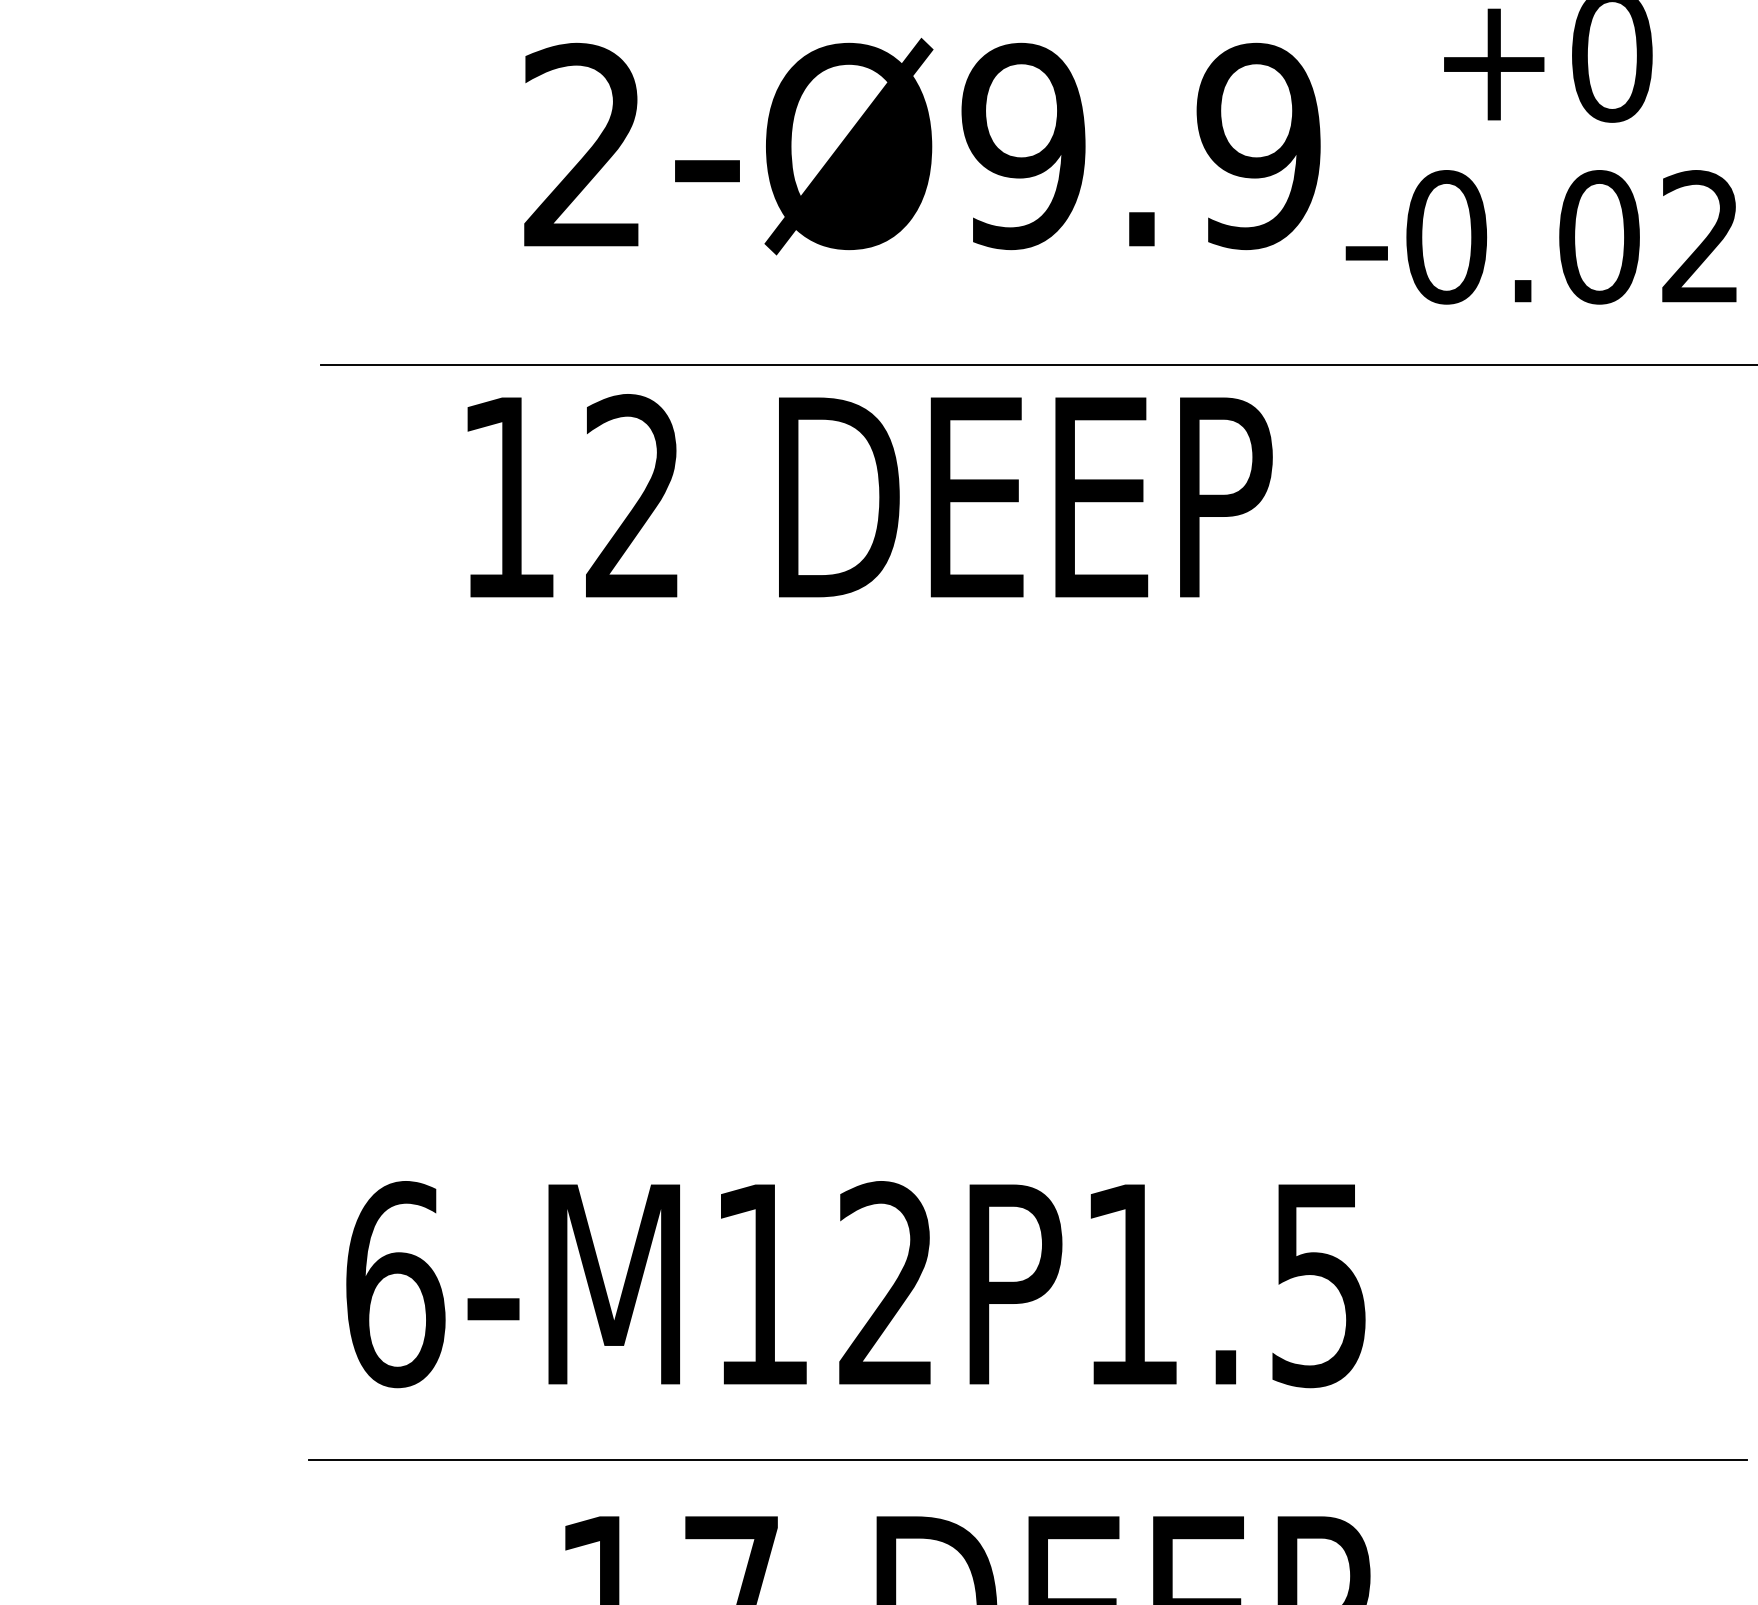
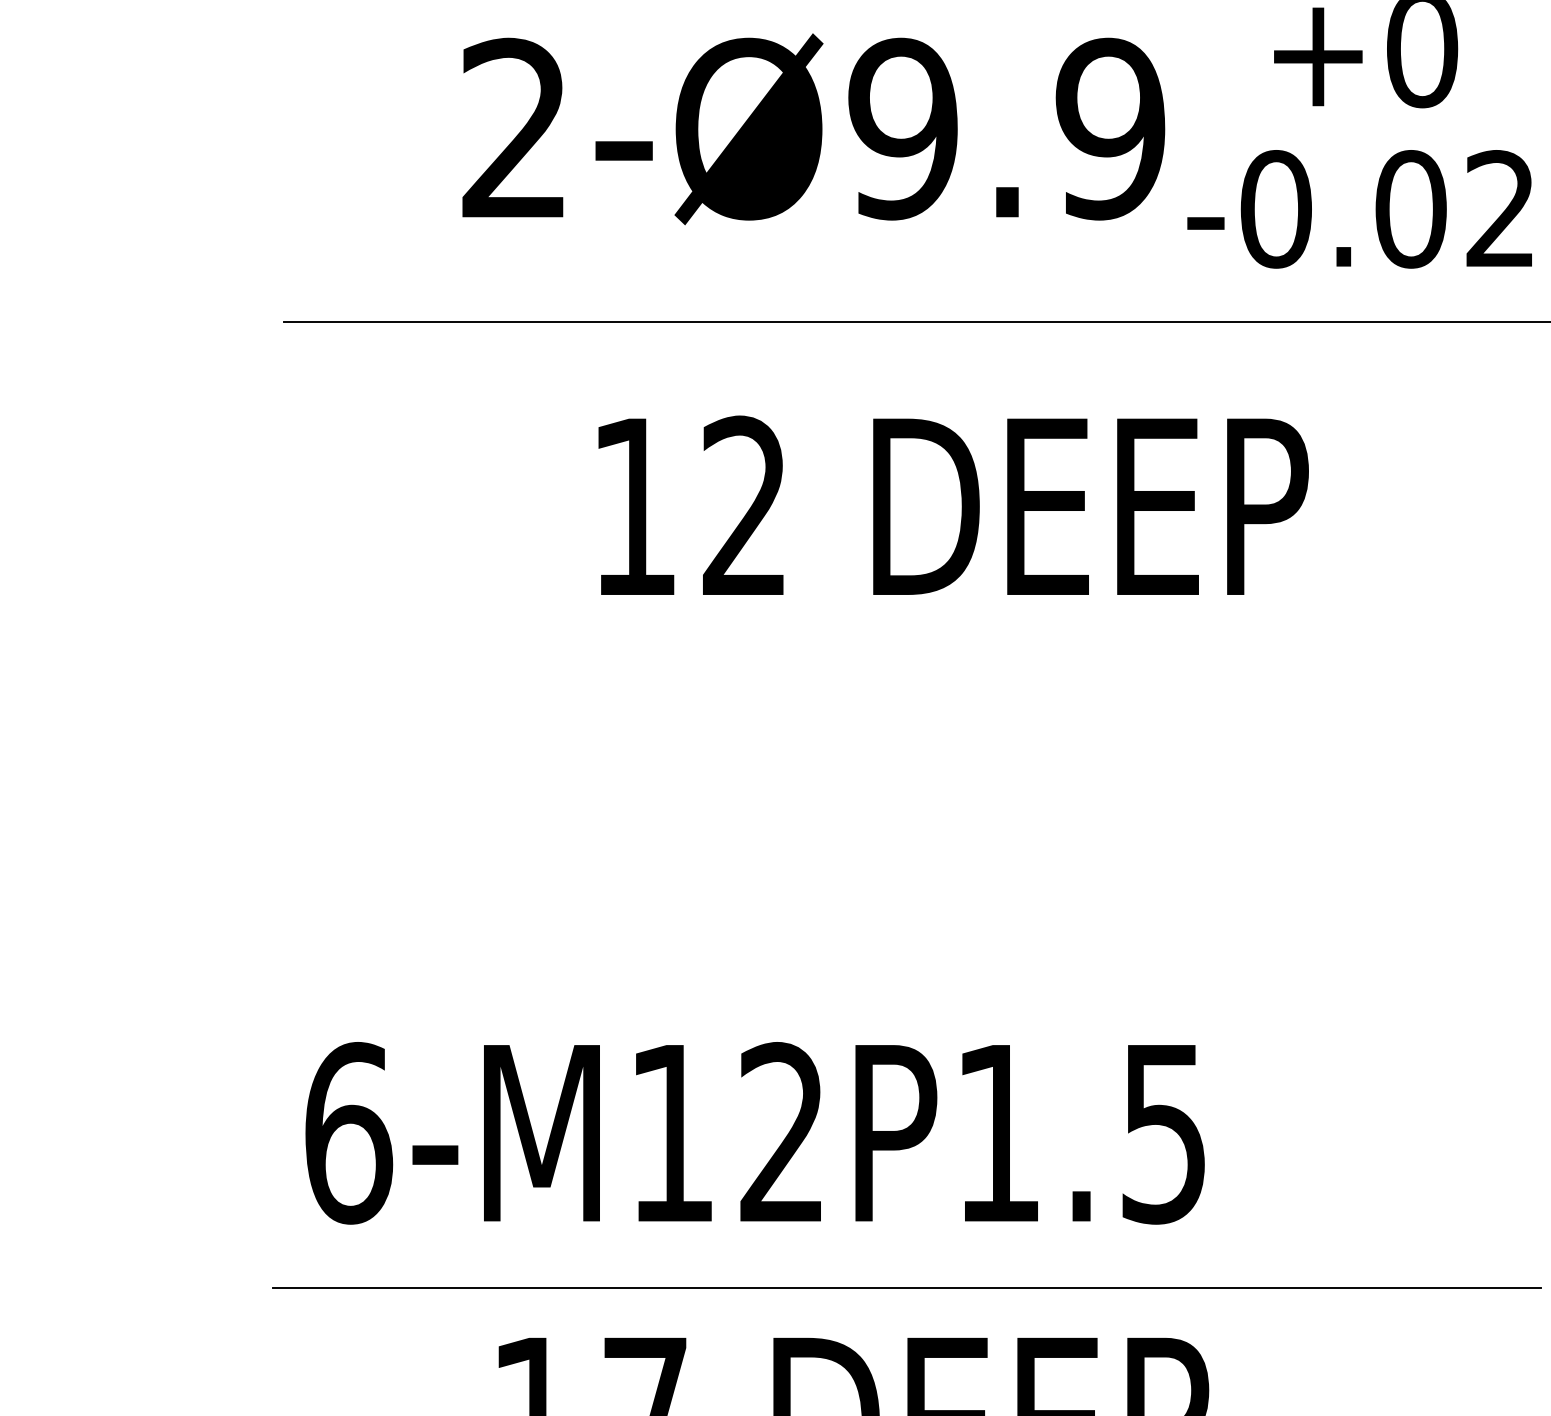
text: (869, 494) -> (953, 504), moved

